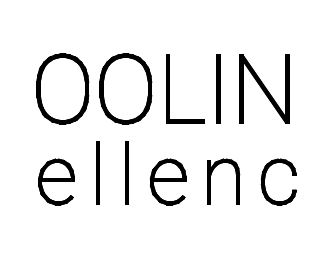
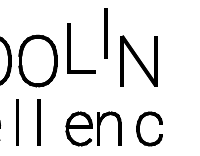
part: (169, 88) -> (69, 48), moved
line: (218, 88) -> (105, 32), moved
part: (167, 181) -> (78, 128), moved

